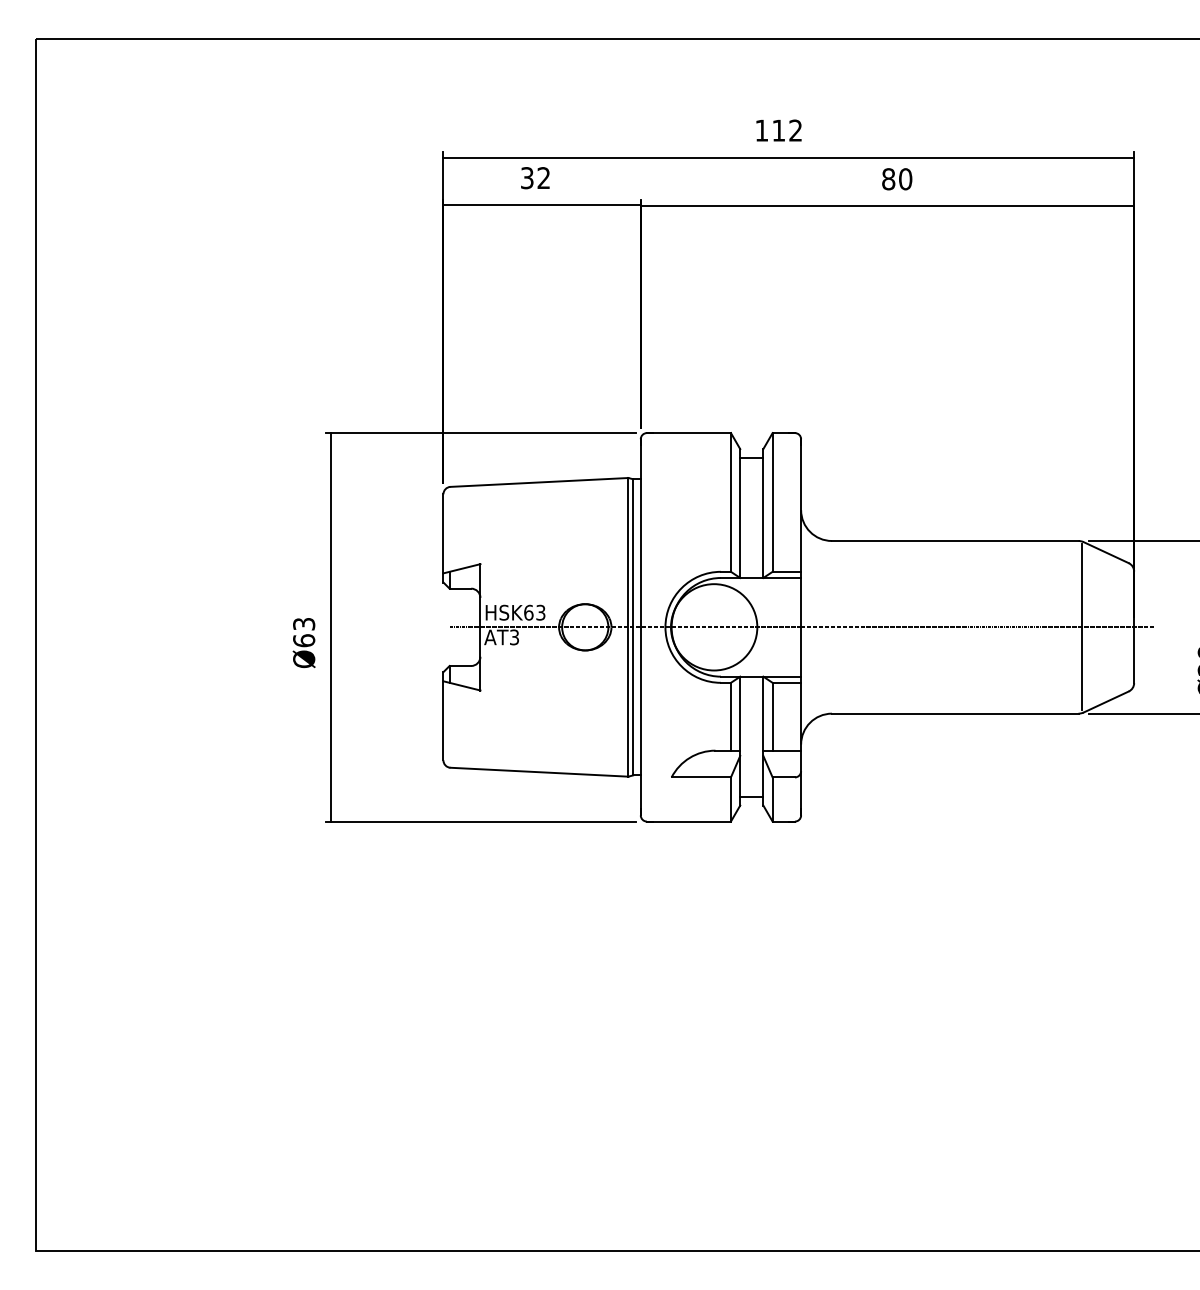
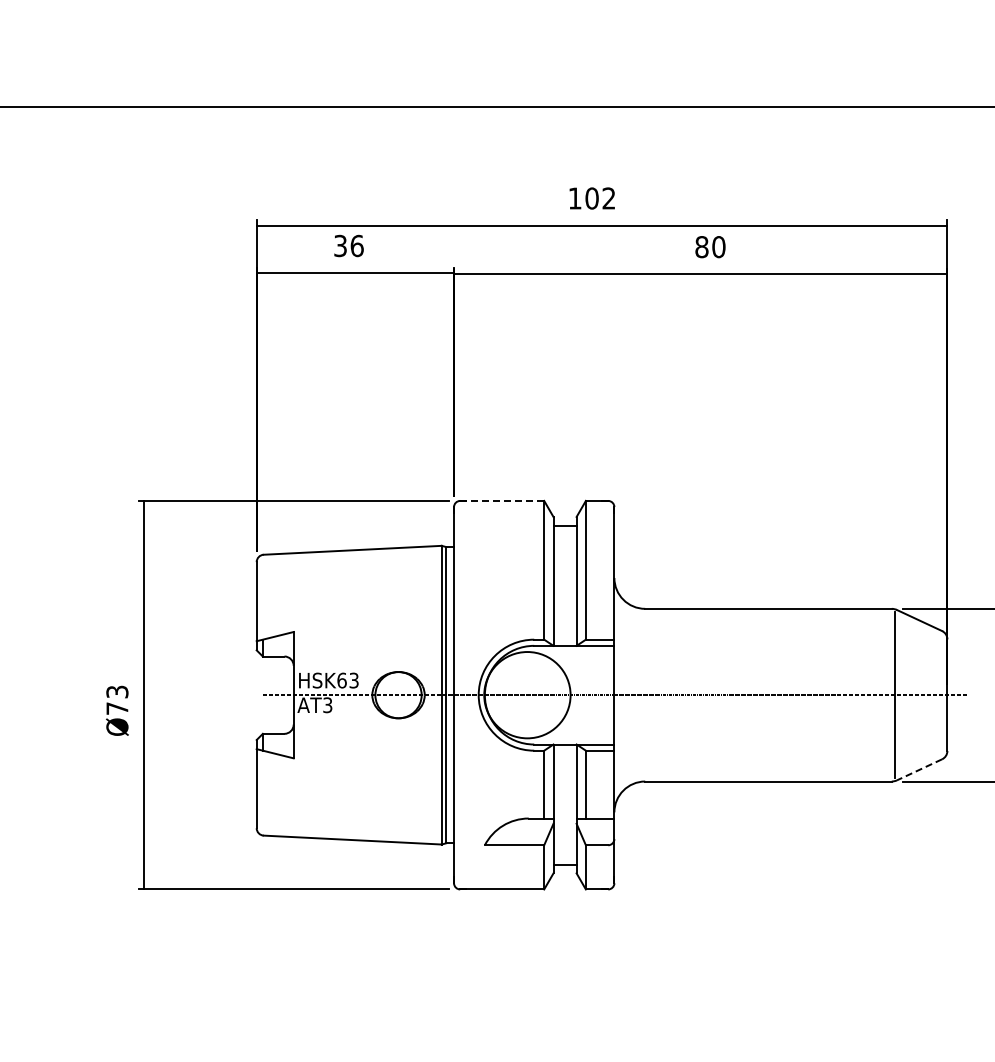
text: (778, 130) -> (591, 198), 112 -> 102
text: (543, 178) -> (356, 246), 32 -> 36
line: (689, 433) -> (502, 501), solid -> dashed
text: (304, 640) -> (117, 708), Ø63 -> Ø73
line: (1106, 702) -> (919, 770), solid -> dashed

